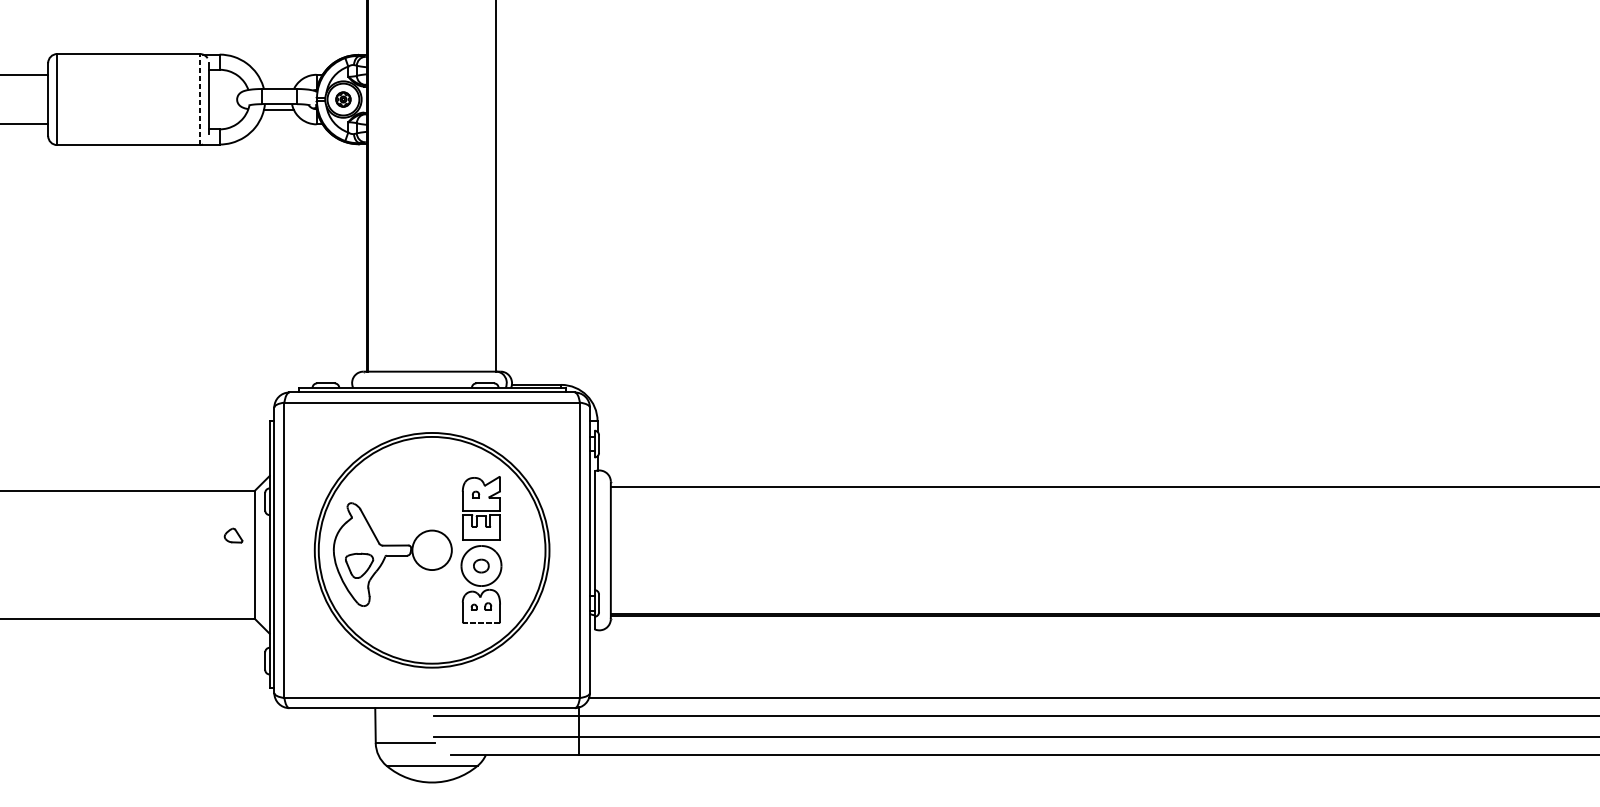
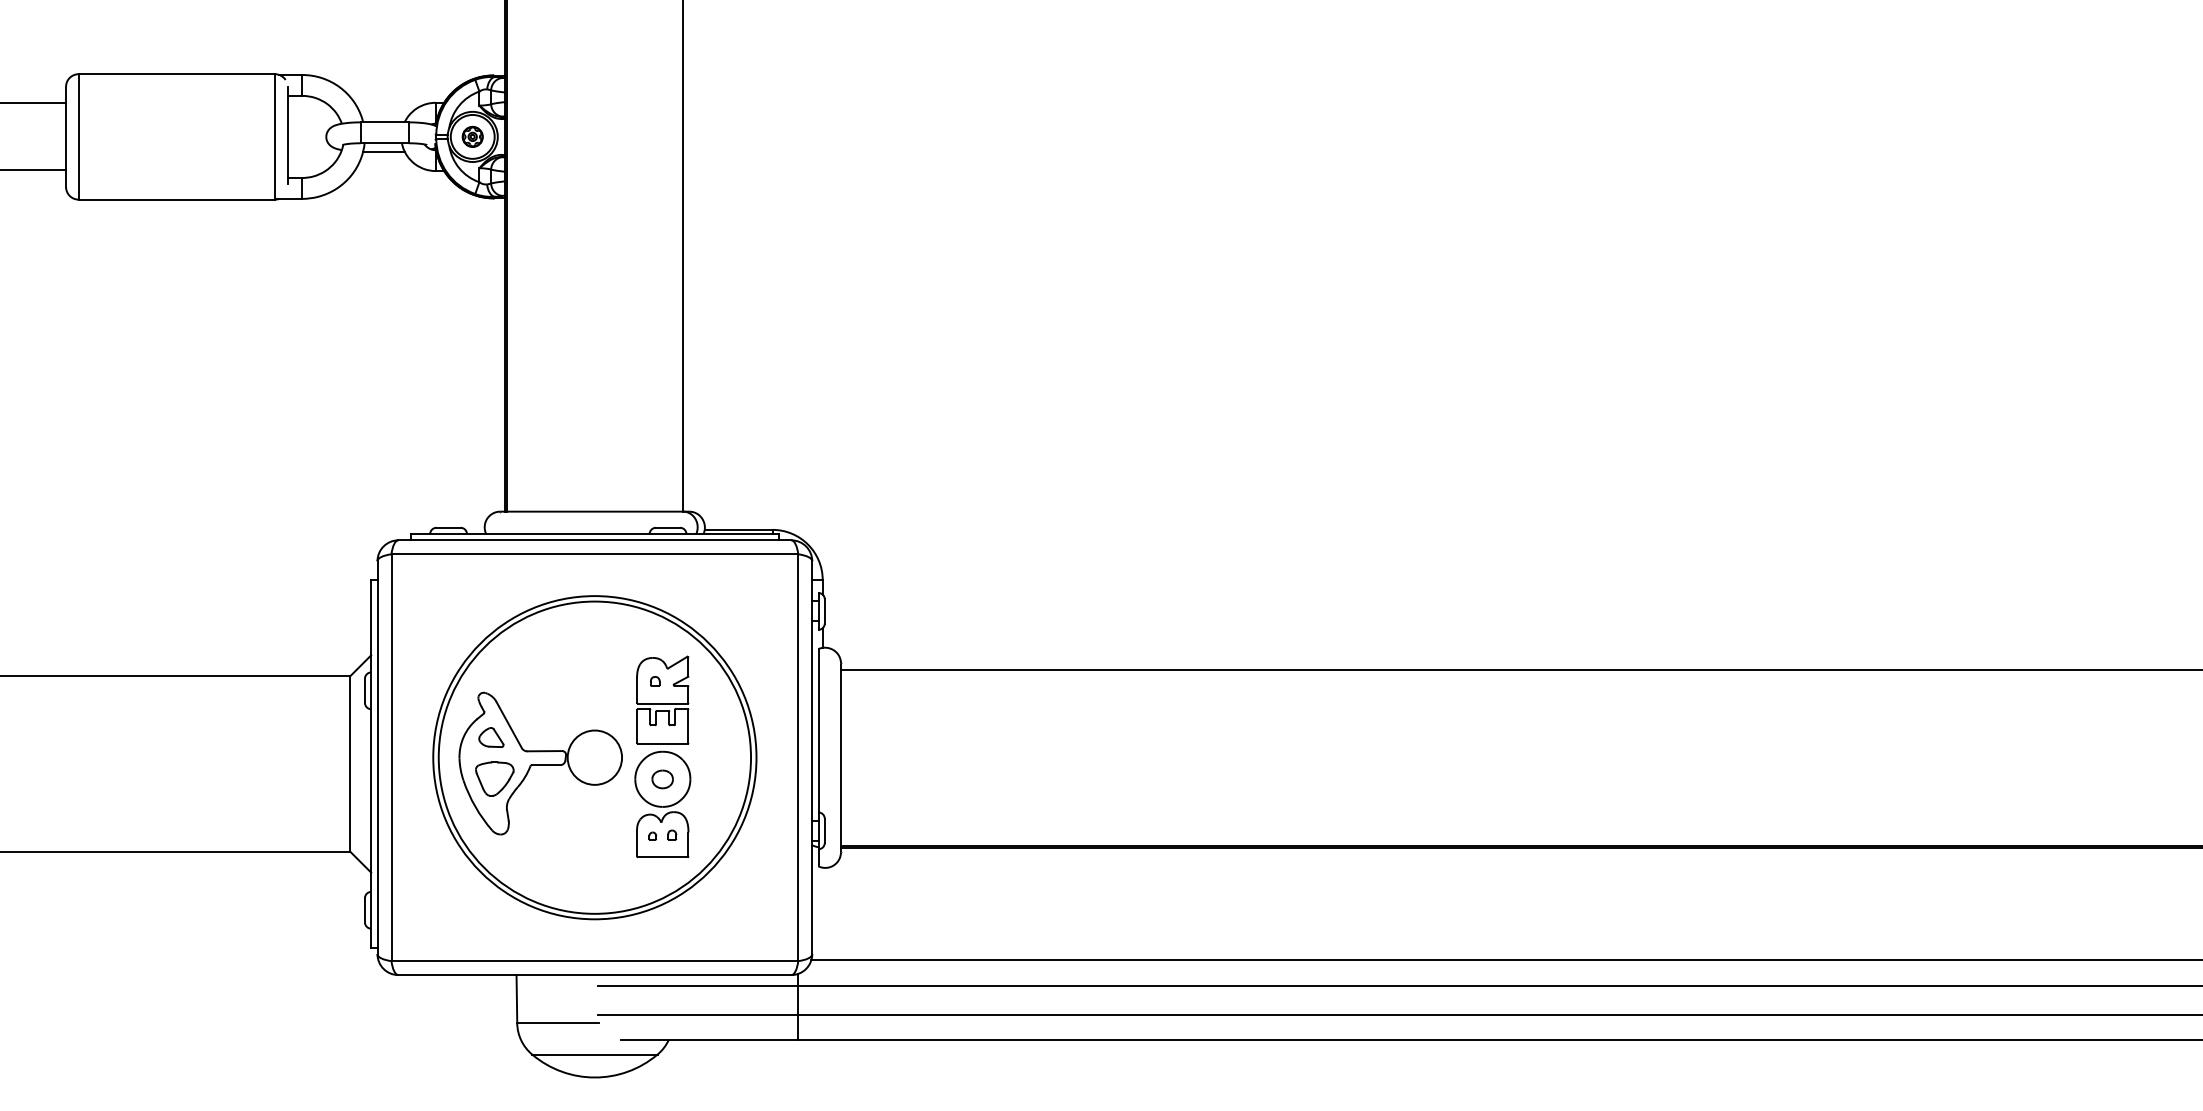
line: (200, 99) -> (275, 136), dashed -> solid
part: (233, 535) -> (491, 737), moved
line: (481, 622) -> (662, 857), dashed -> solid

